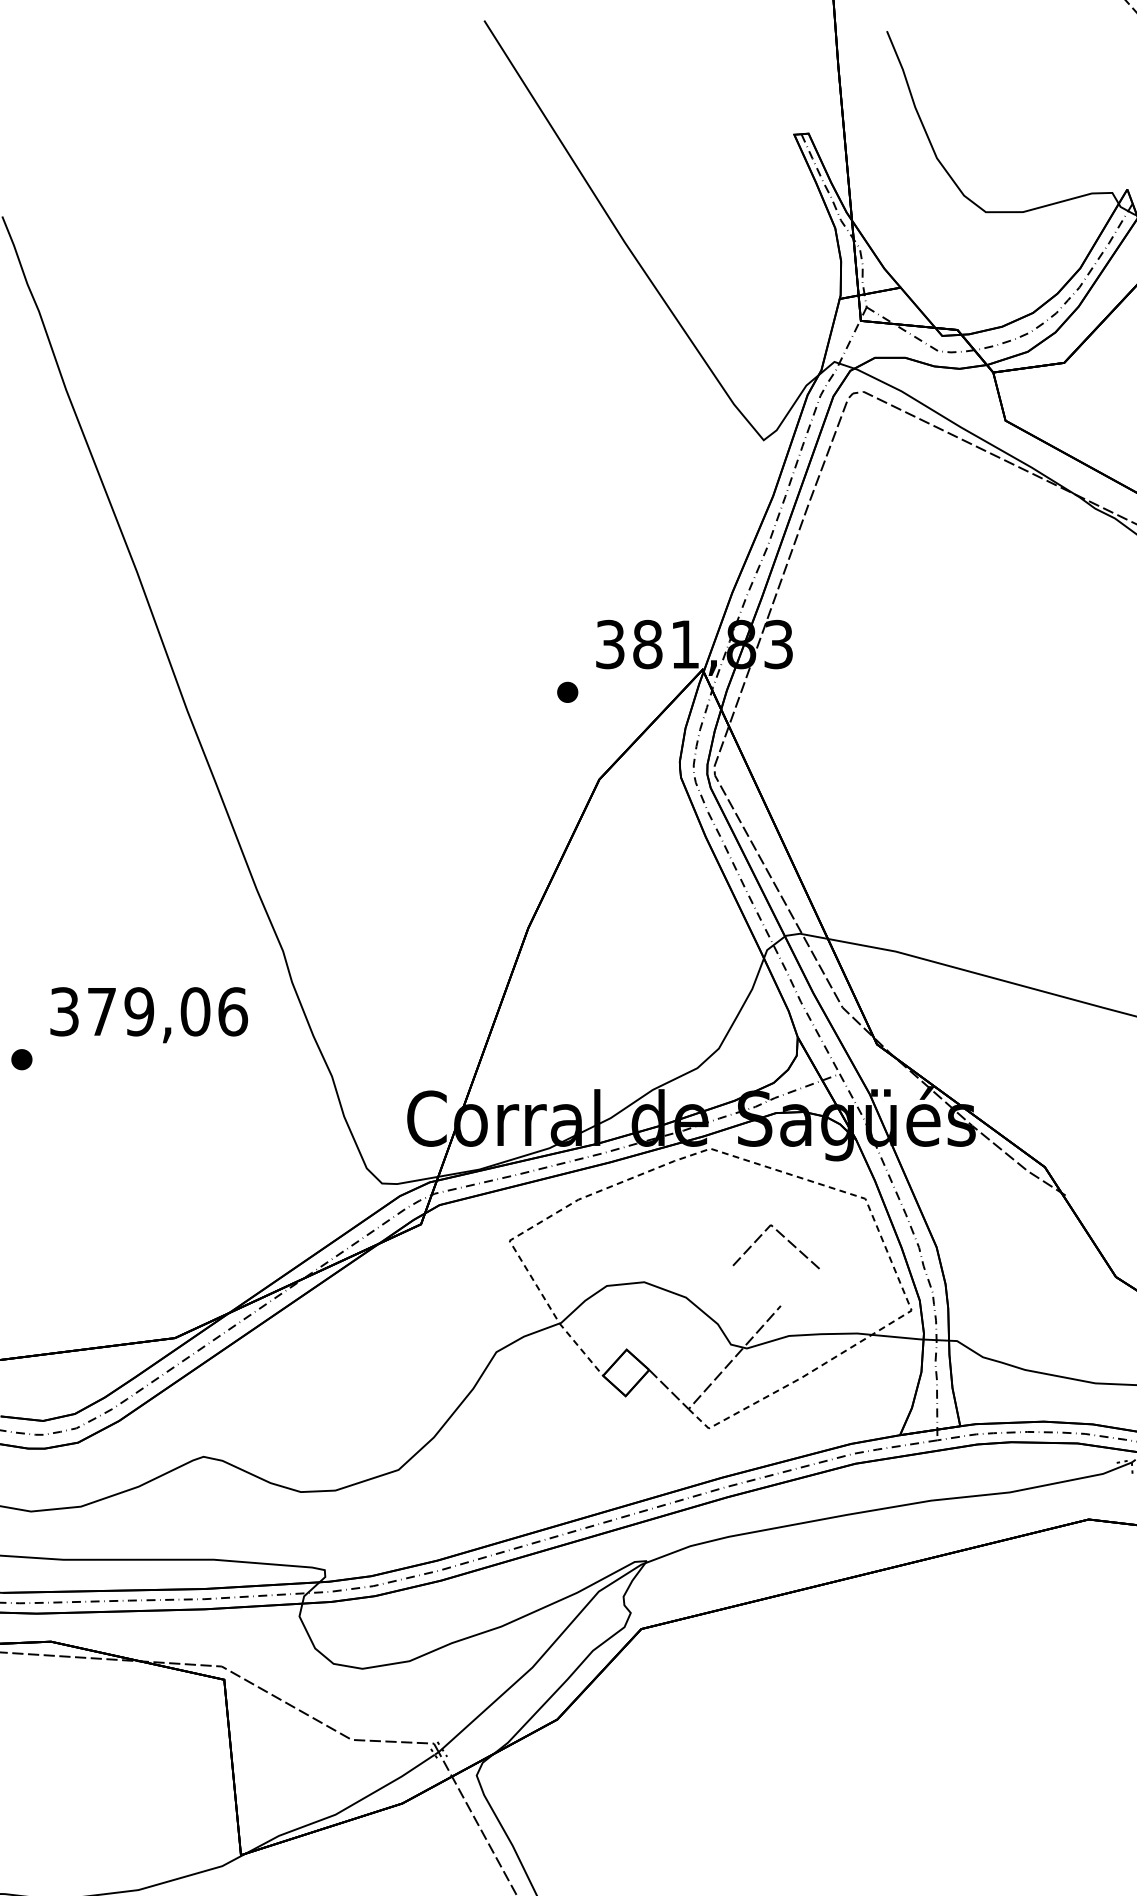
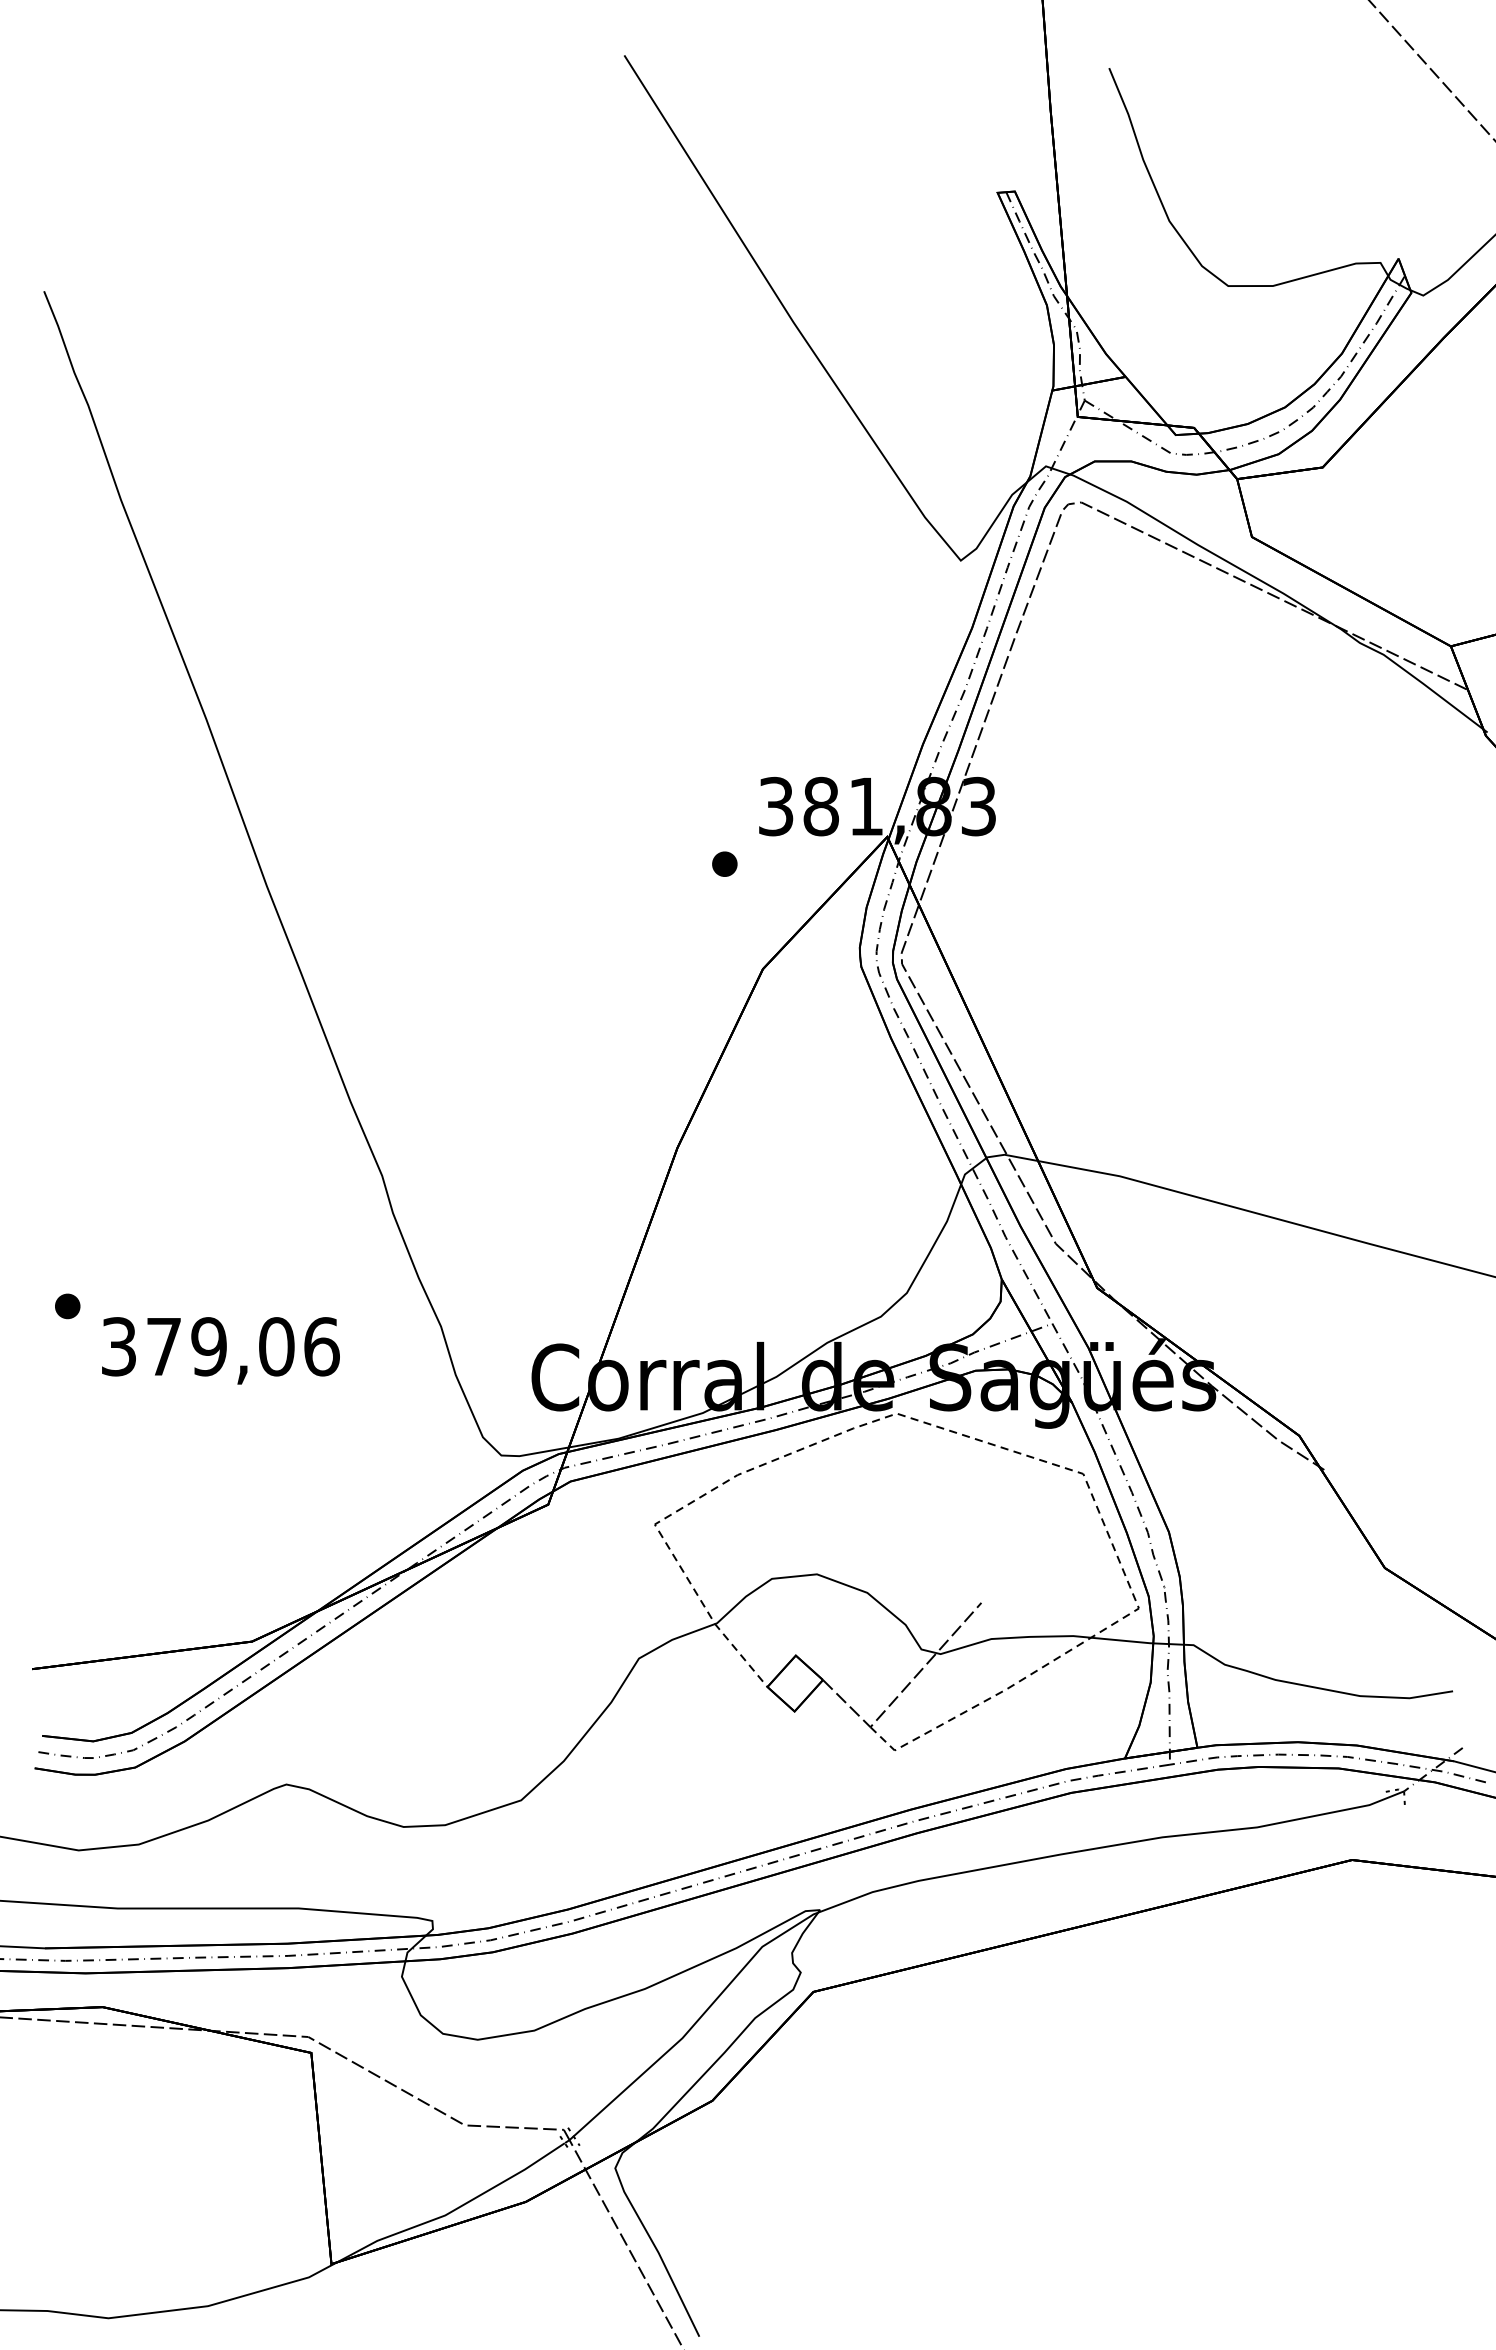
text: (148, 1014) -> (220, 1350), moved
line: (783, 1237) -> (984, 1520), removed

